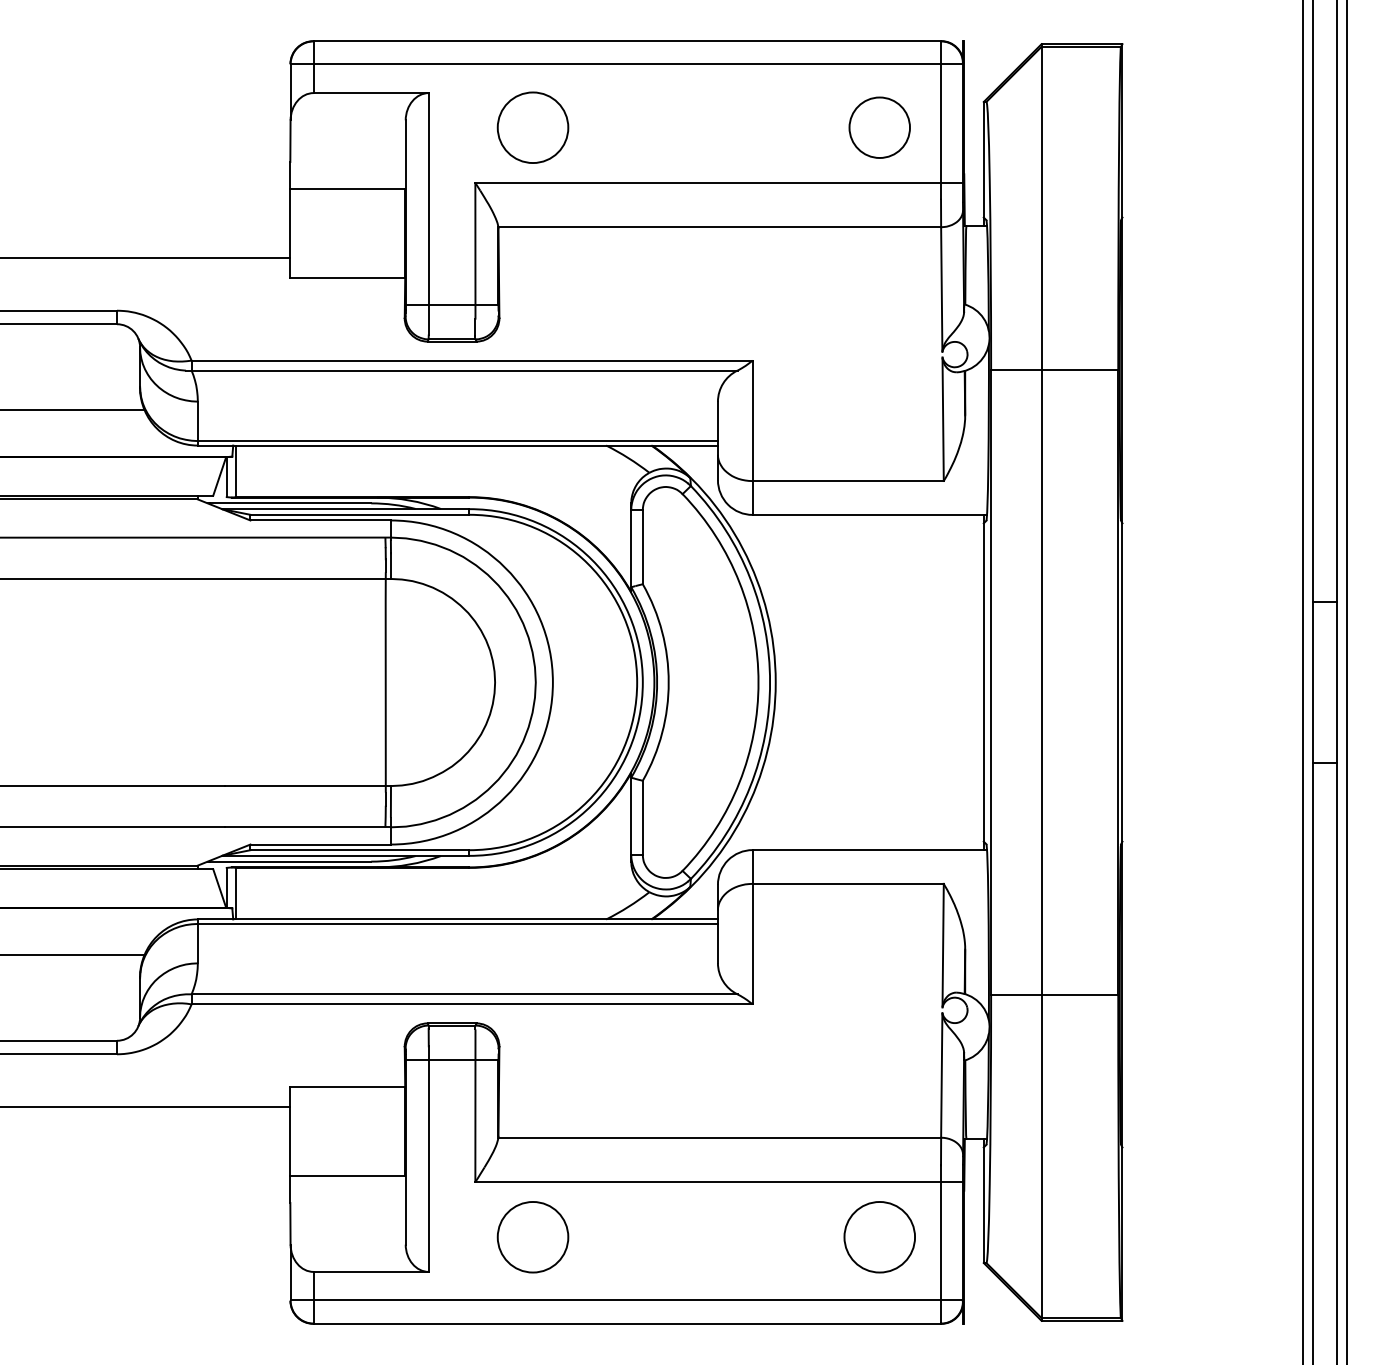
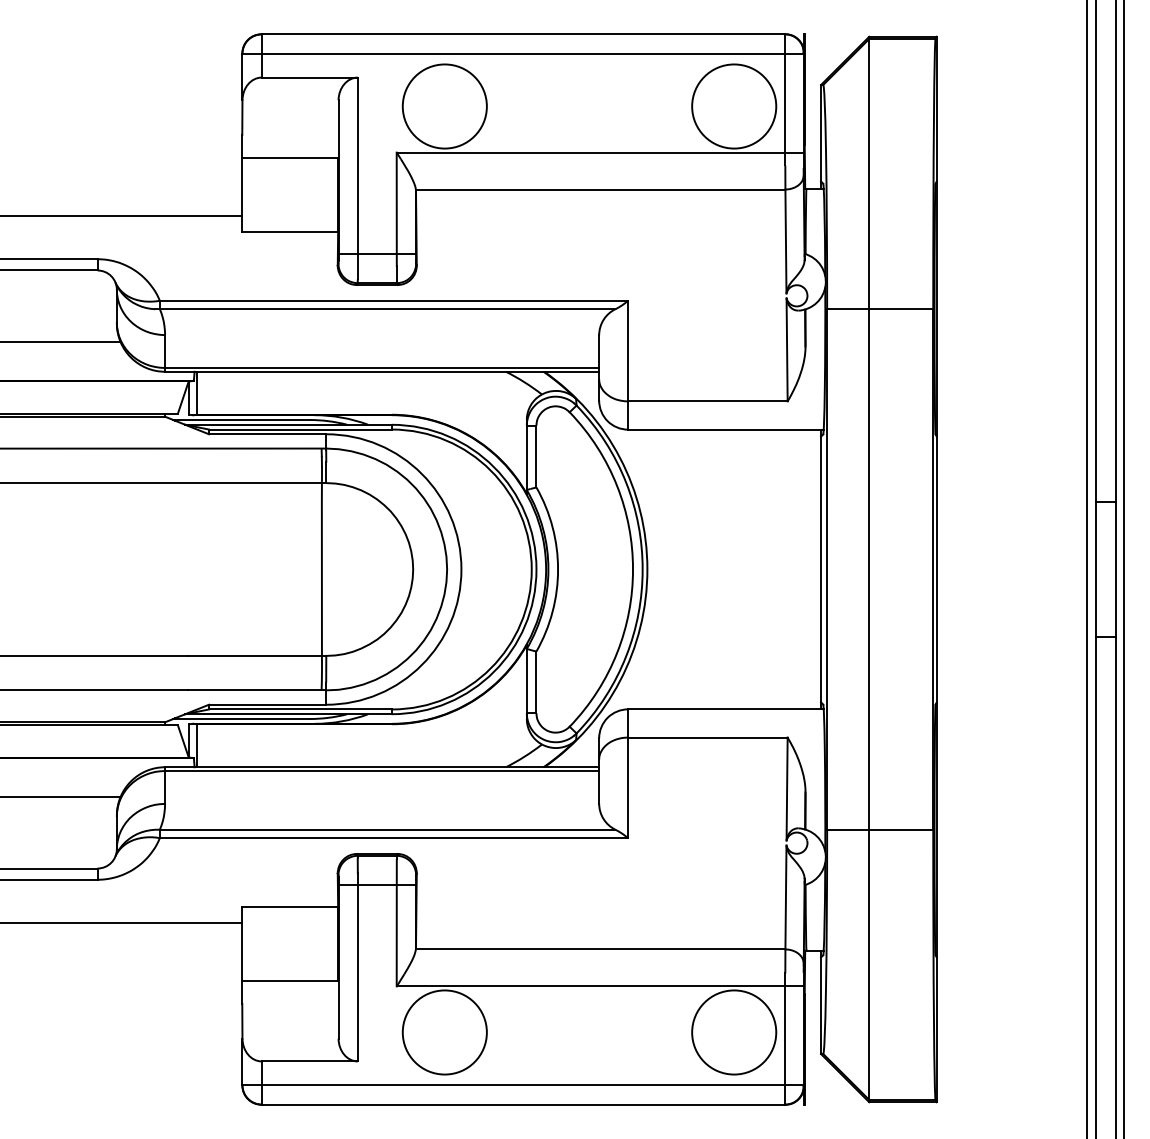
circle: (532, 127) -> (444, 106), size x1.43
circle: (880, 127) -> (734, 106), size x1.67
circle: (532, 1237) -> (444, 1032), size x1.43
circle: (880, 1237) -> (734, 1032), size x1.43

